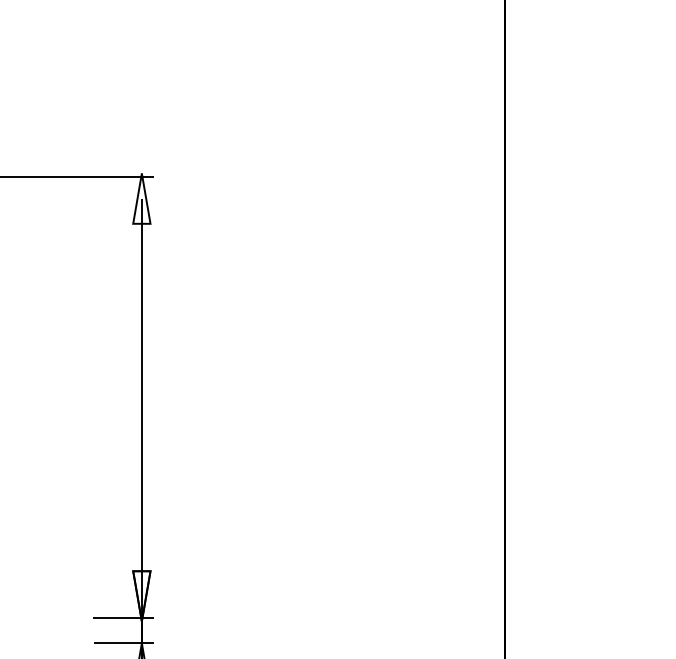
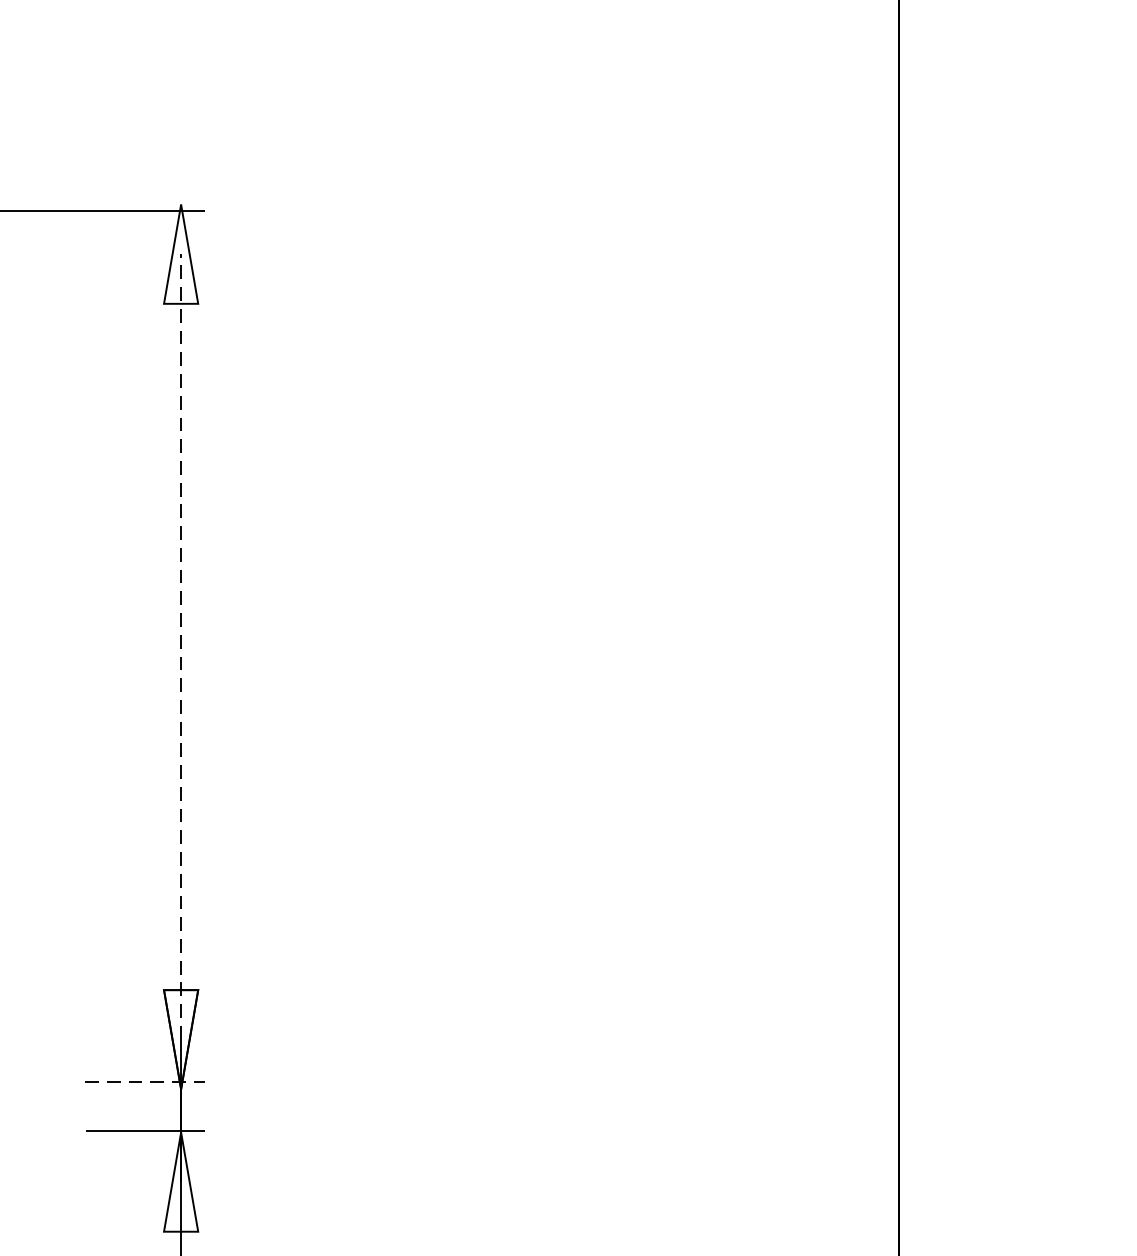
line: (141, 397) -> (180, 646), solid -> dashed
line: (124, 617) -> (146, 1081), solid -> dashed

